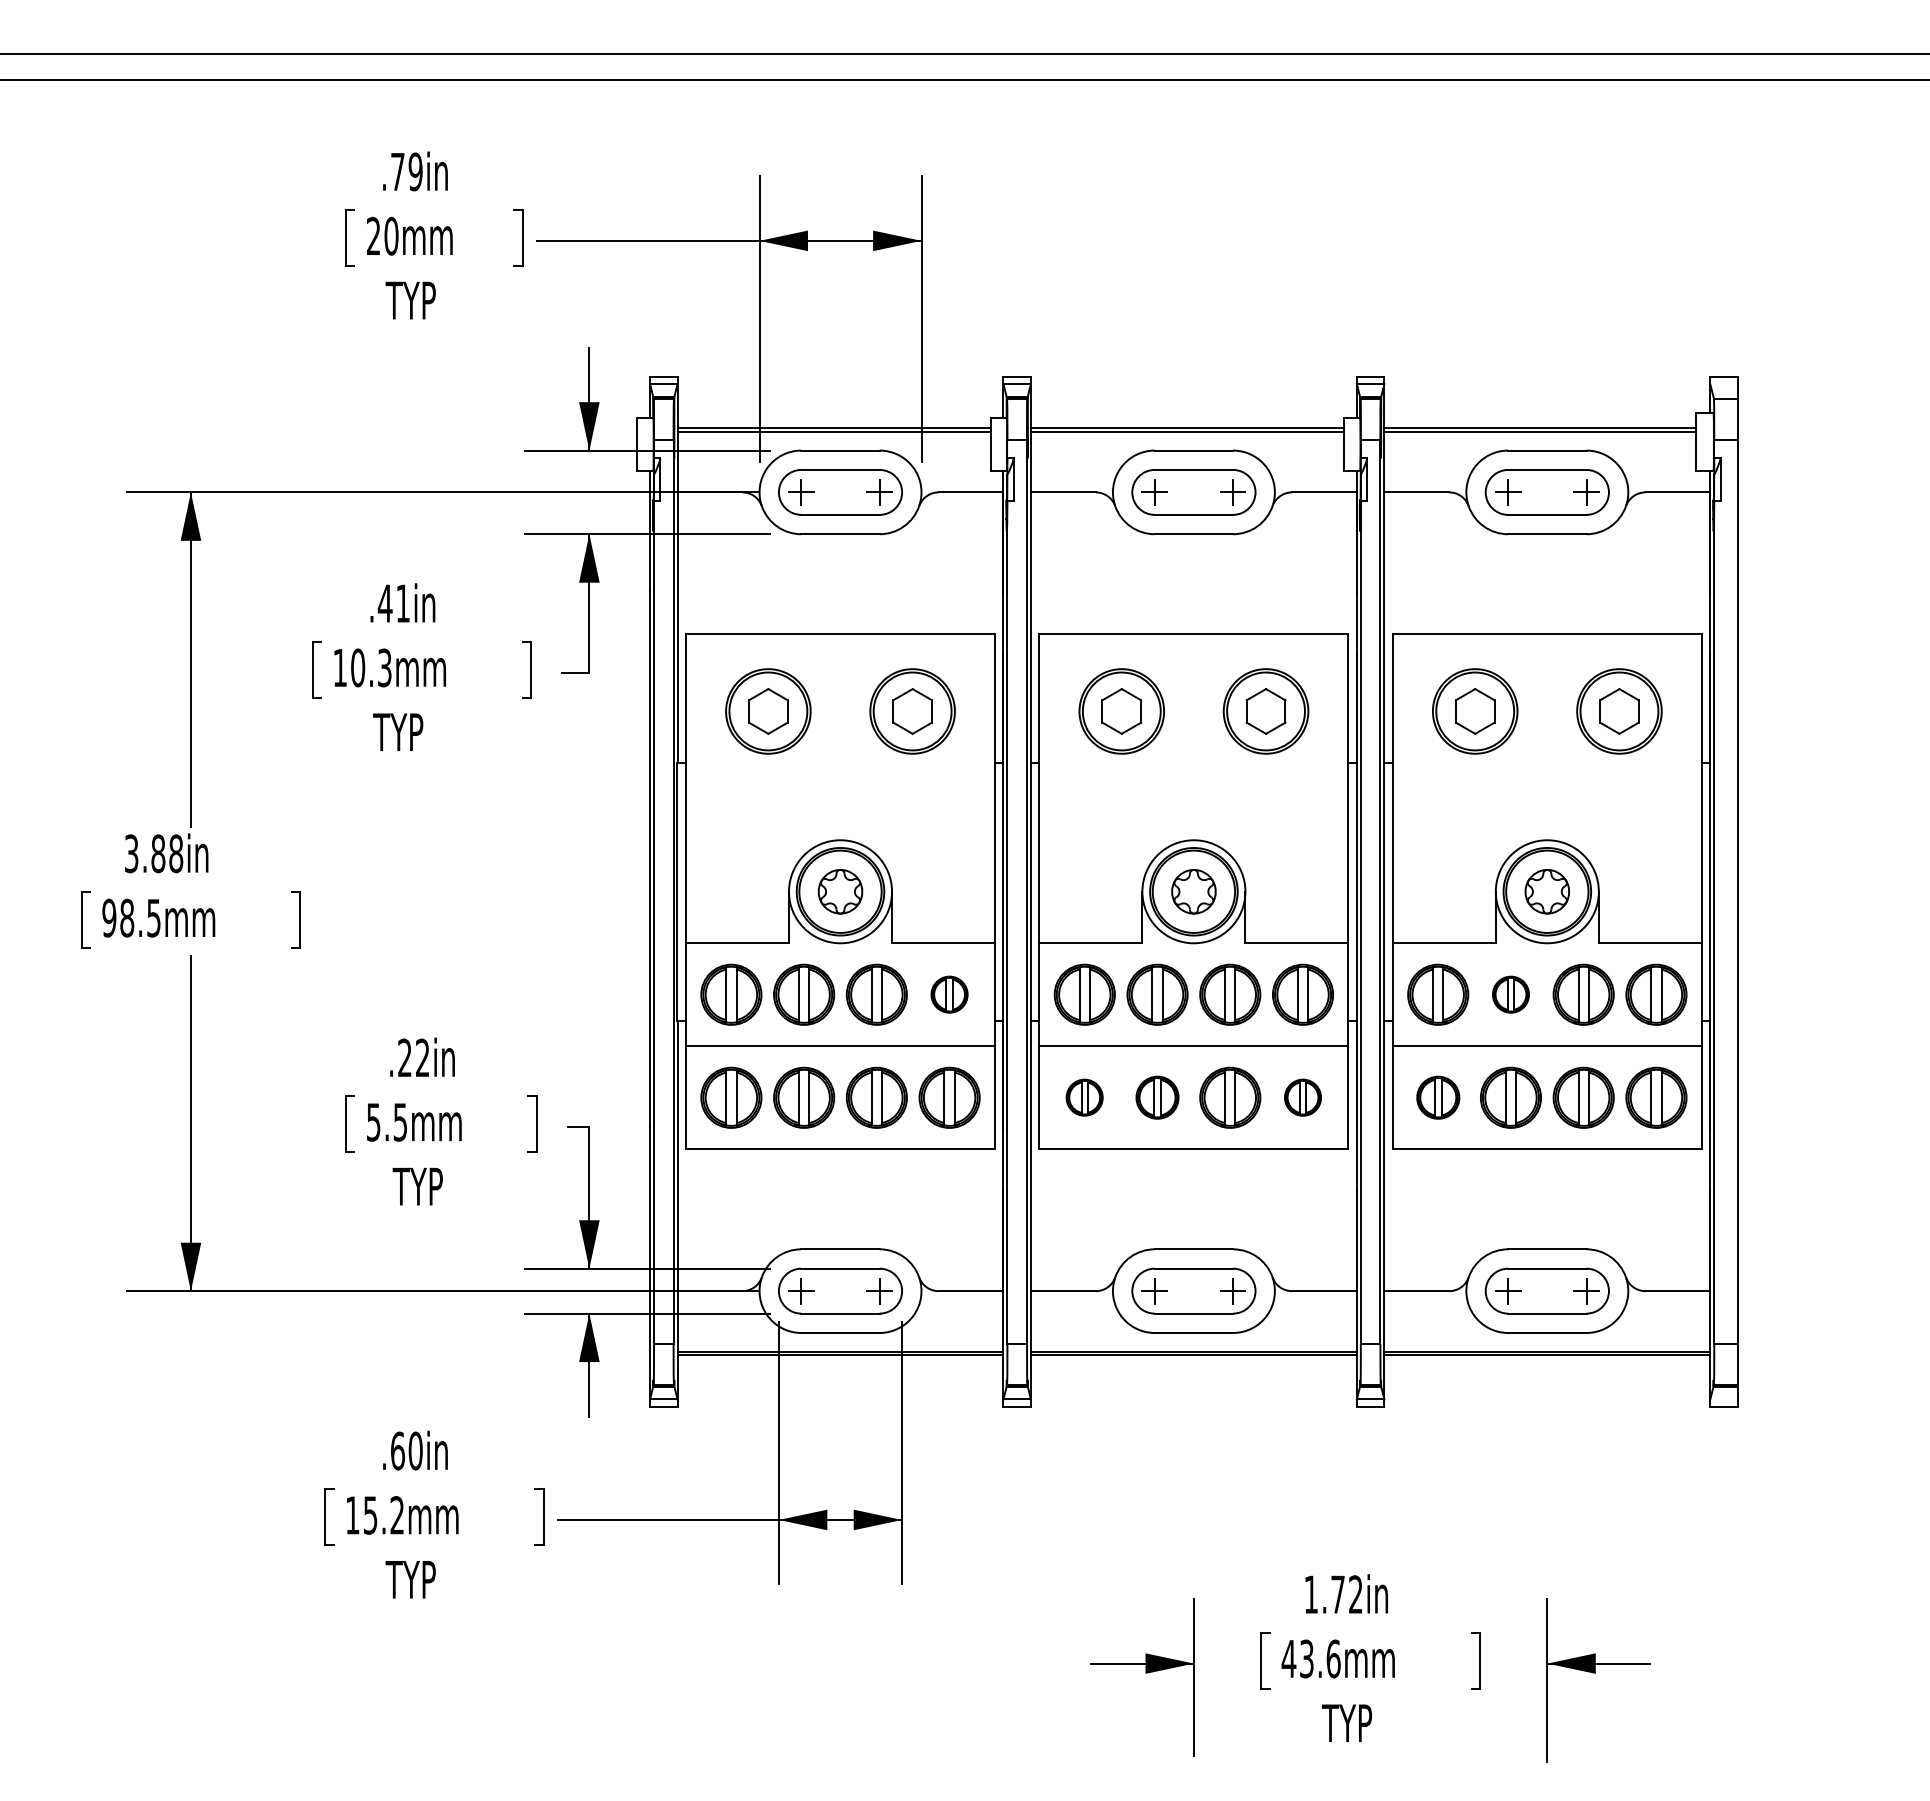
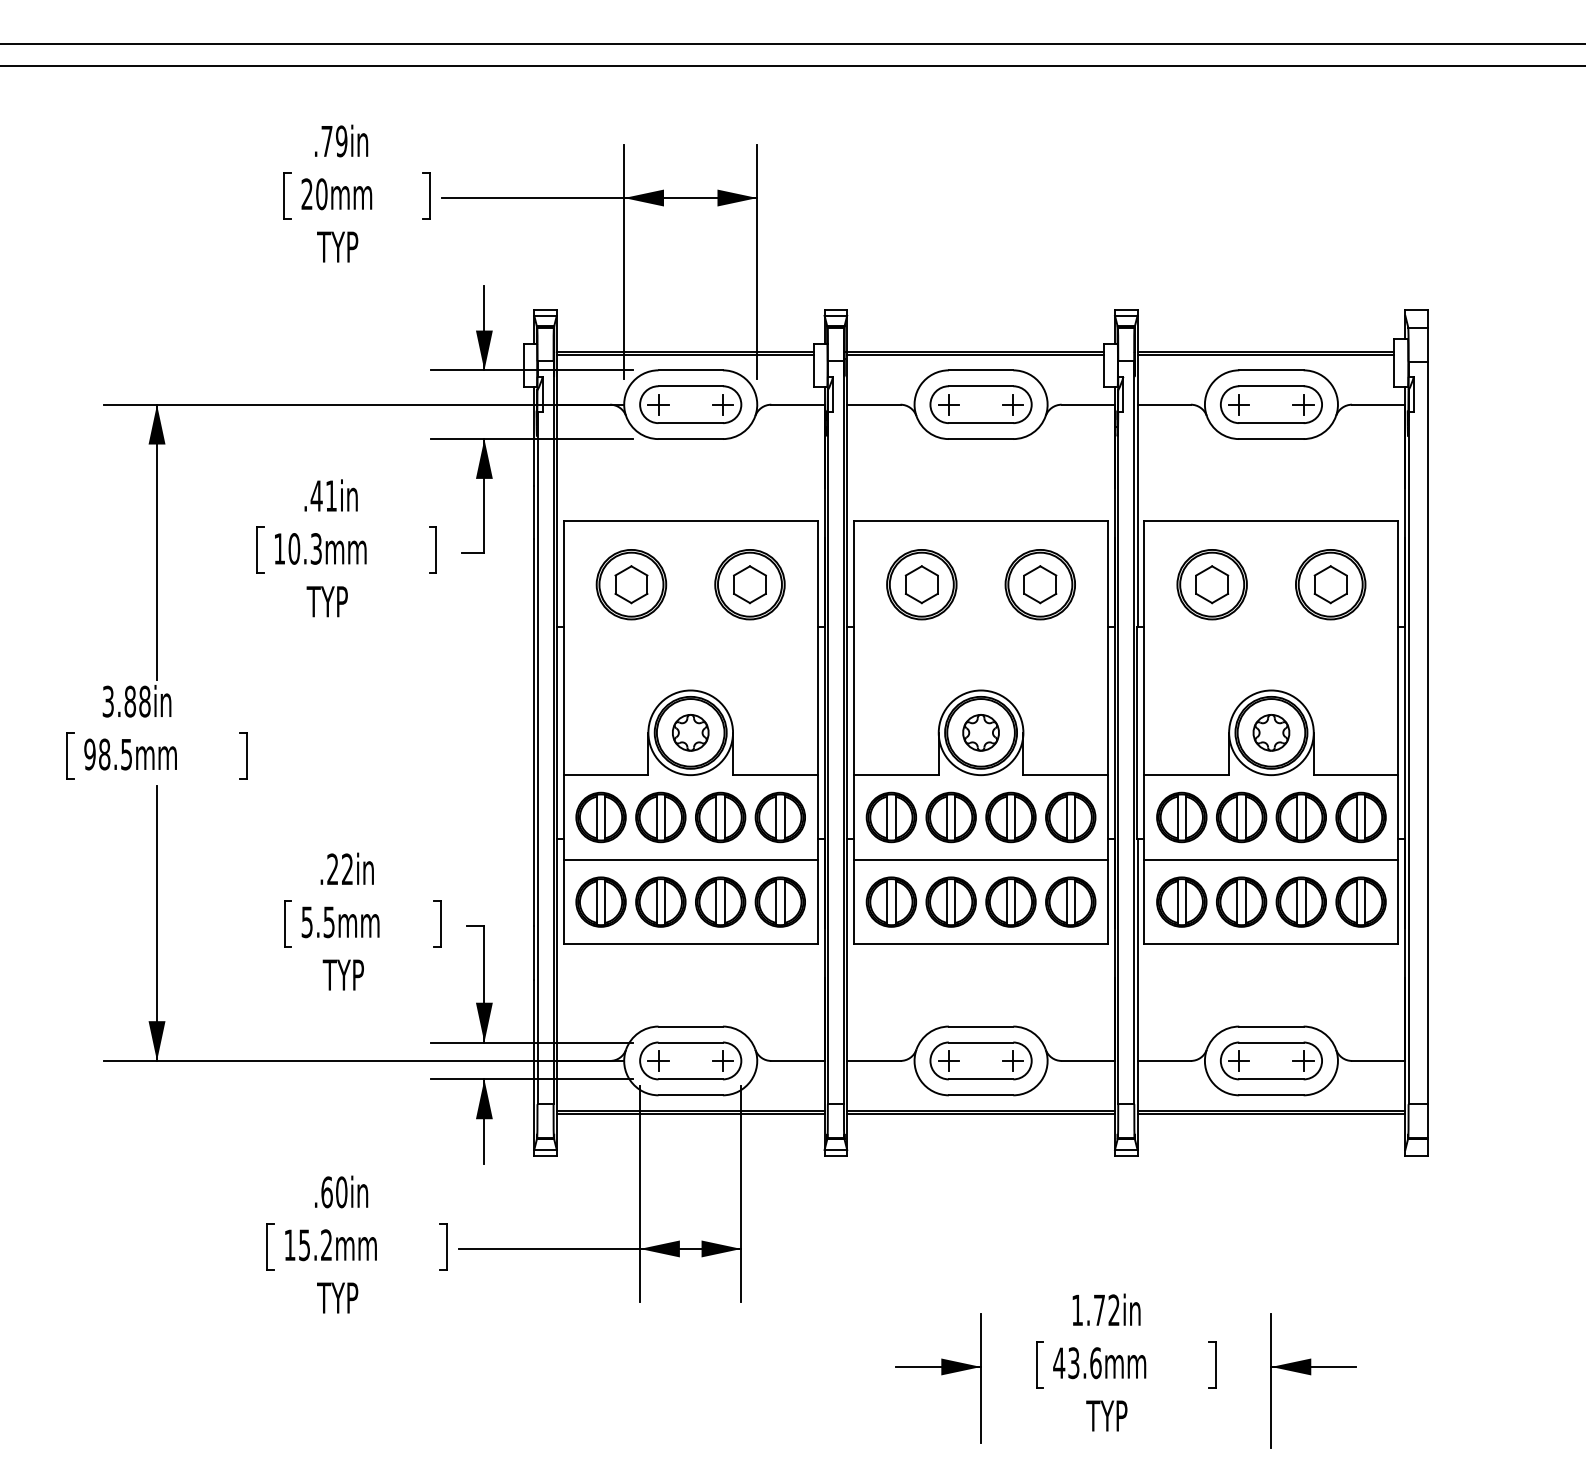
part: (949, 994) -> (780, 817), size x1.67
part: (1510, 994) -> (1241, 817), size x1.67
part: (1084, 1097) -> (891, 901), size x1.67
part: (1157, 1097) -> (951, 901), size x1.43
part: (1302, 1097) -> (1070, 901), size x1.67
part: (1438, 1097) -> (1182, 901), size x1.43

